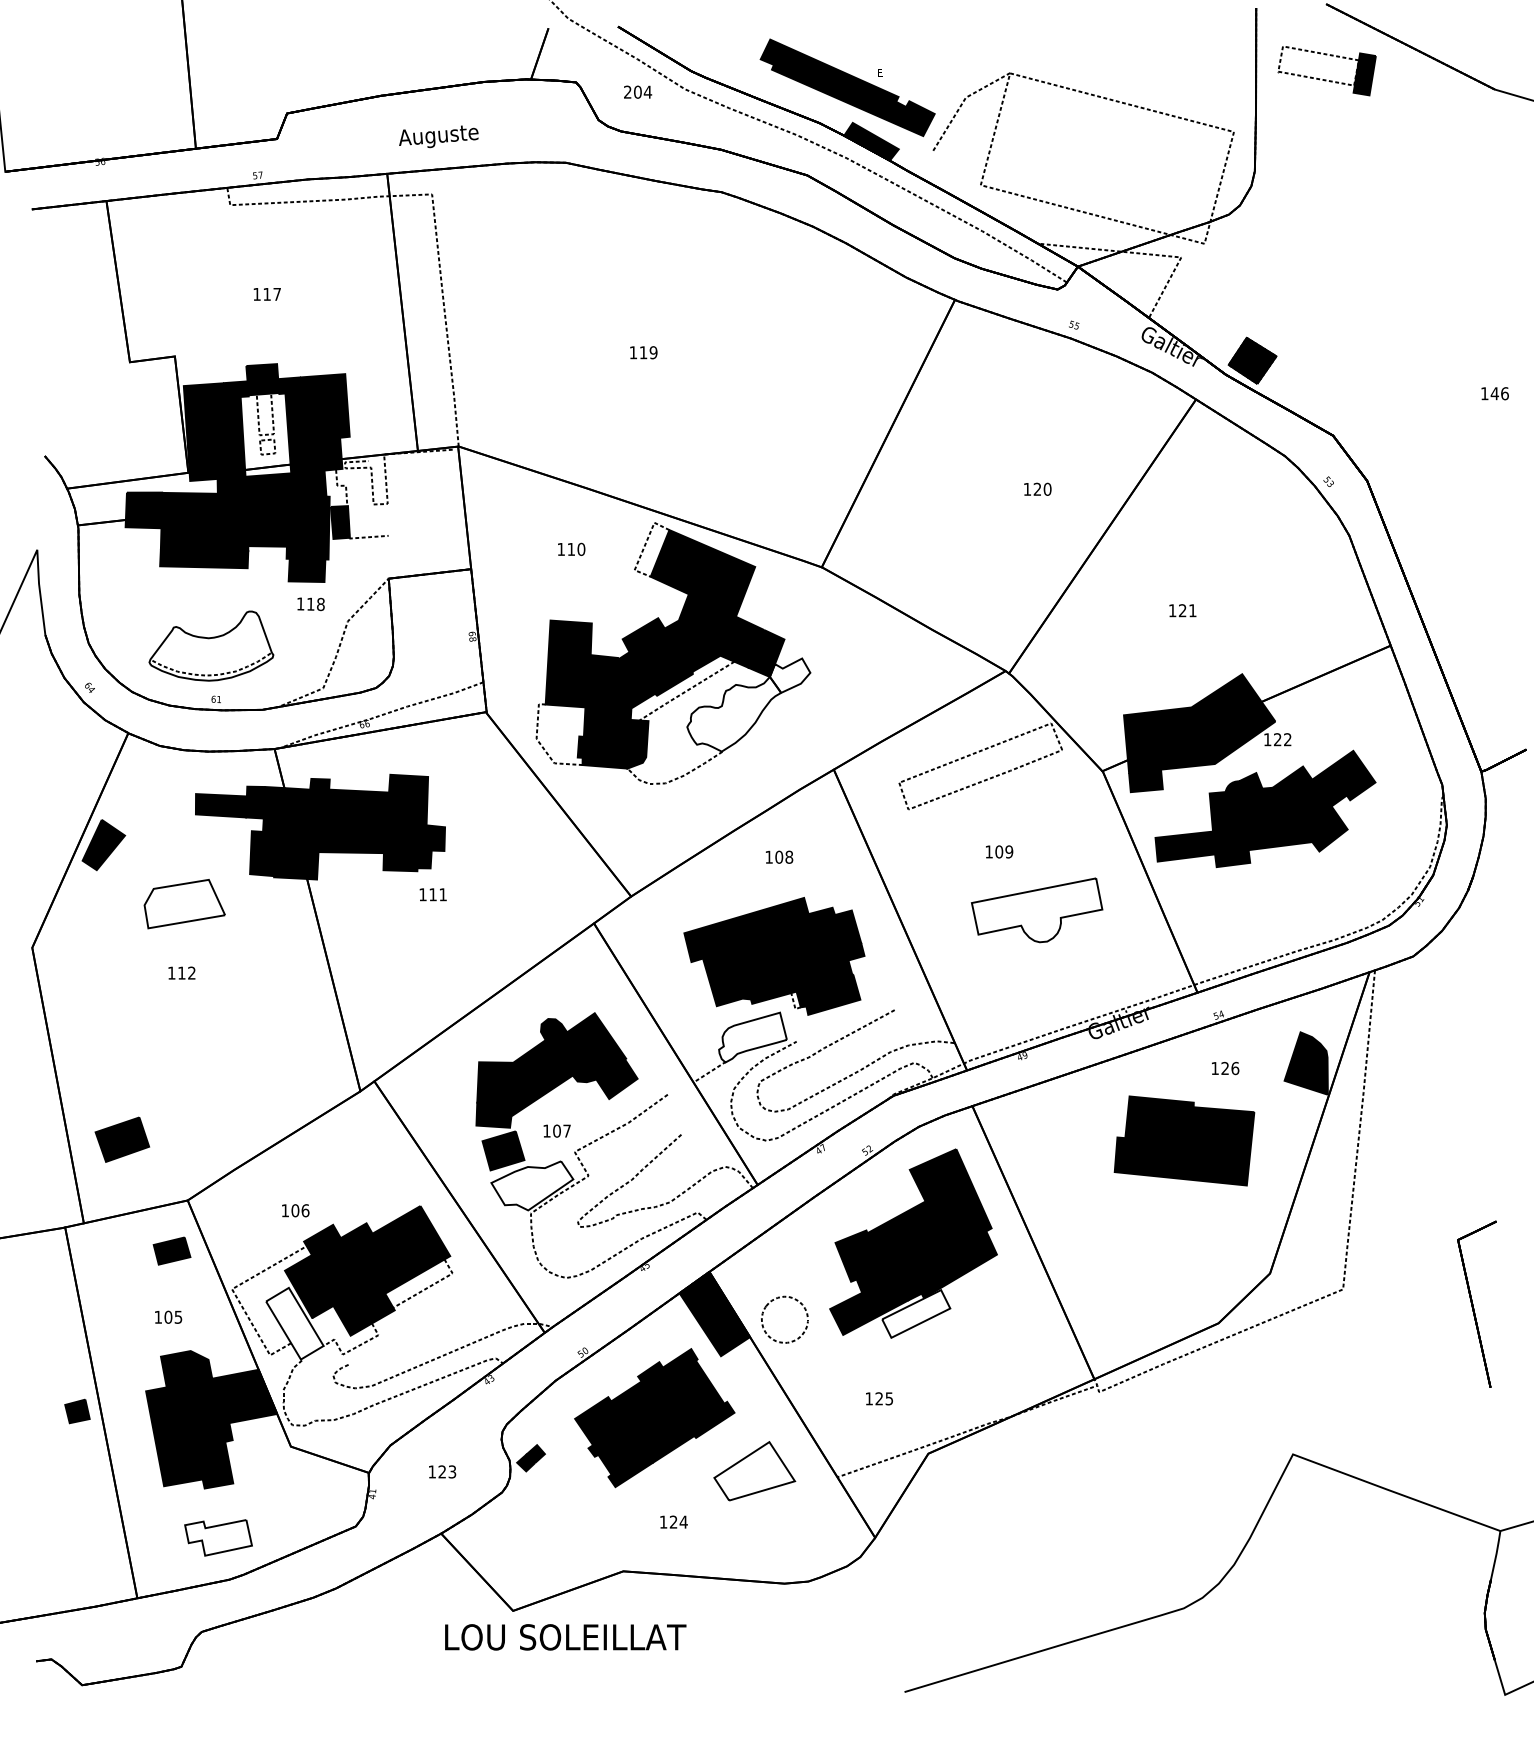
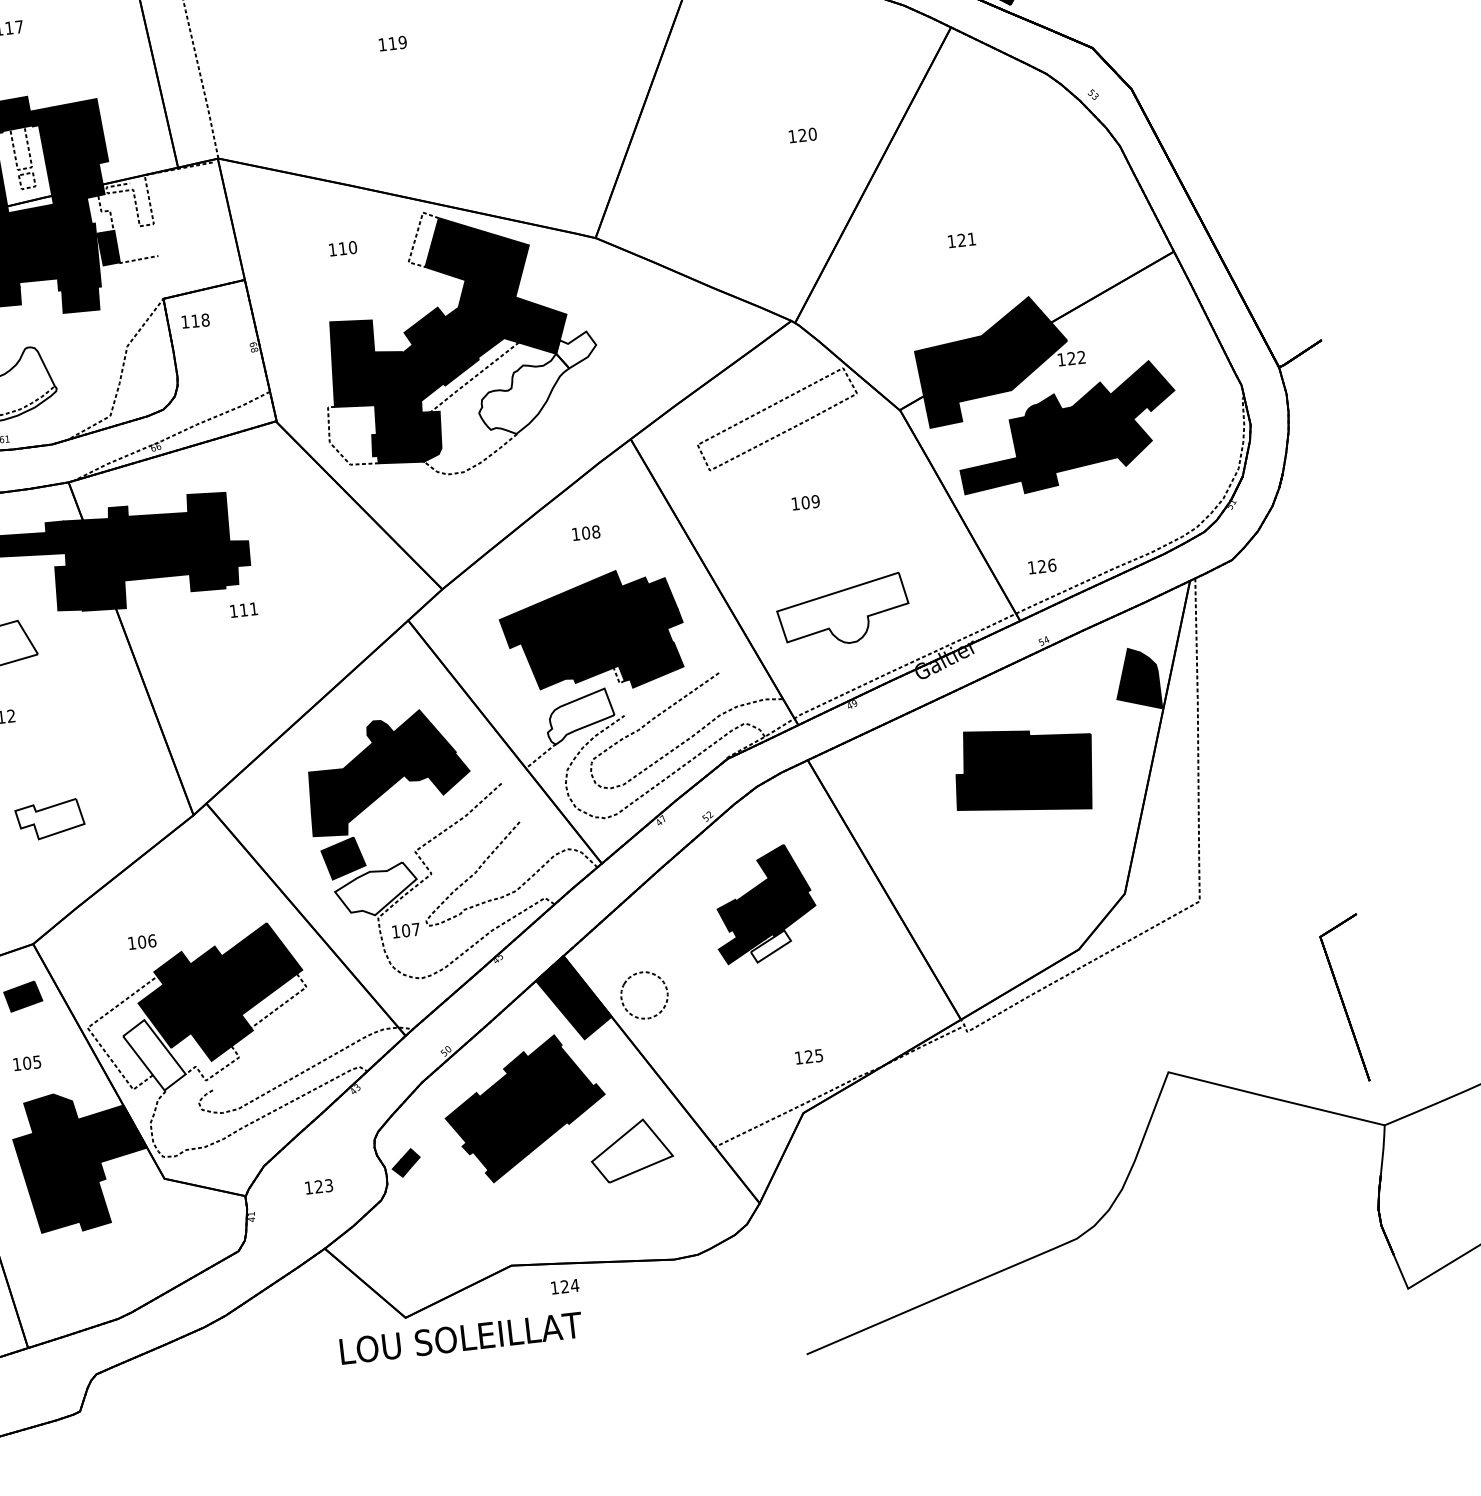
text: (310, 604) -> (195, 321), moved
part: (1036, 910) -> (842, 611), moved
text: (1225, 1068) -> (1042, 566), moved
text: (556, 1130) -> (405, 930), moved
part: (913, 1243) -> (764, 904), size x0.6
part: (1476, 1303) -> (1346, 998), moved
text: (879, 1398) -> (809, 1056), moved
text: (673, 1521) -> (564, 1286), moved
part: (218, 1537) -> (50, 819), moved

